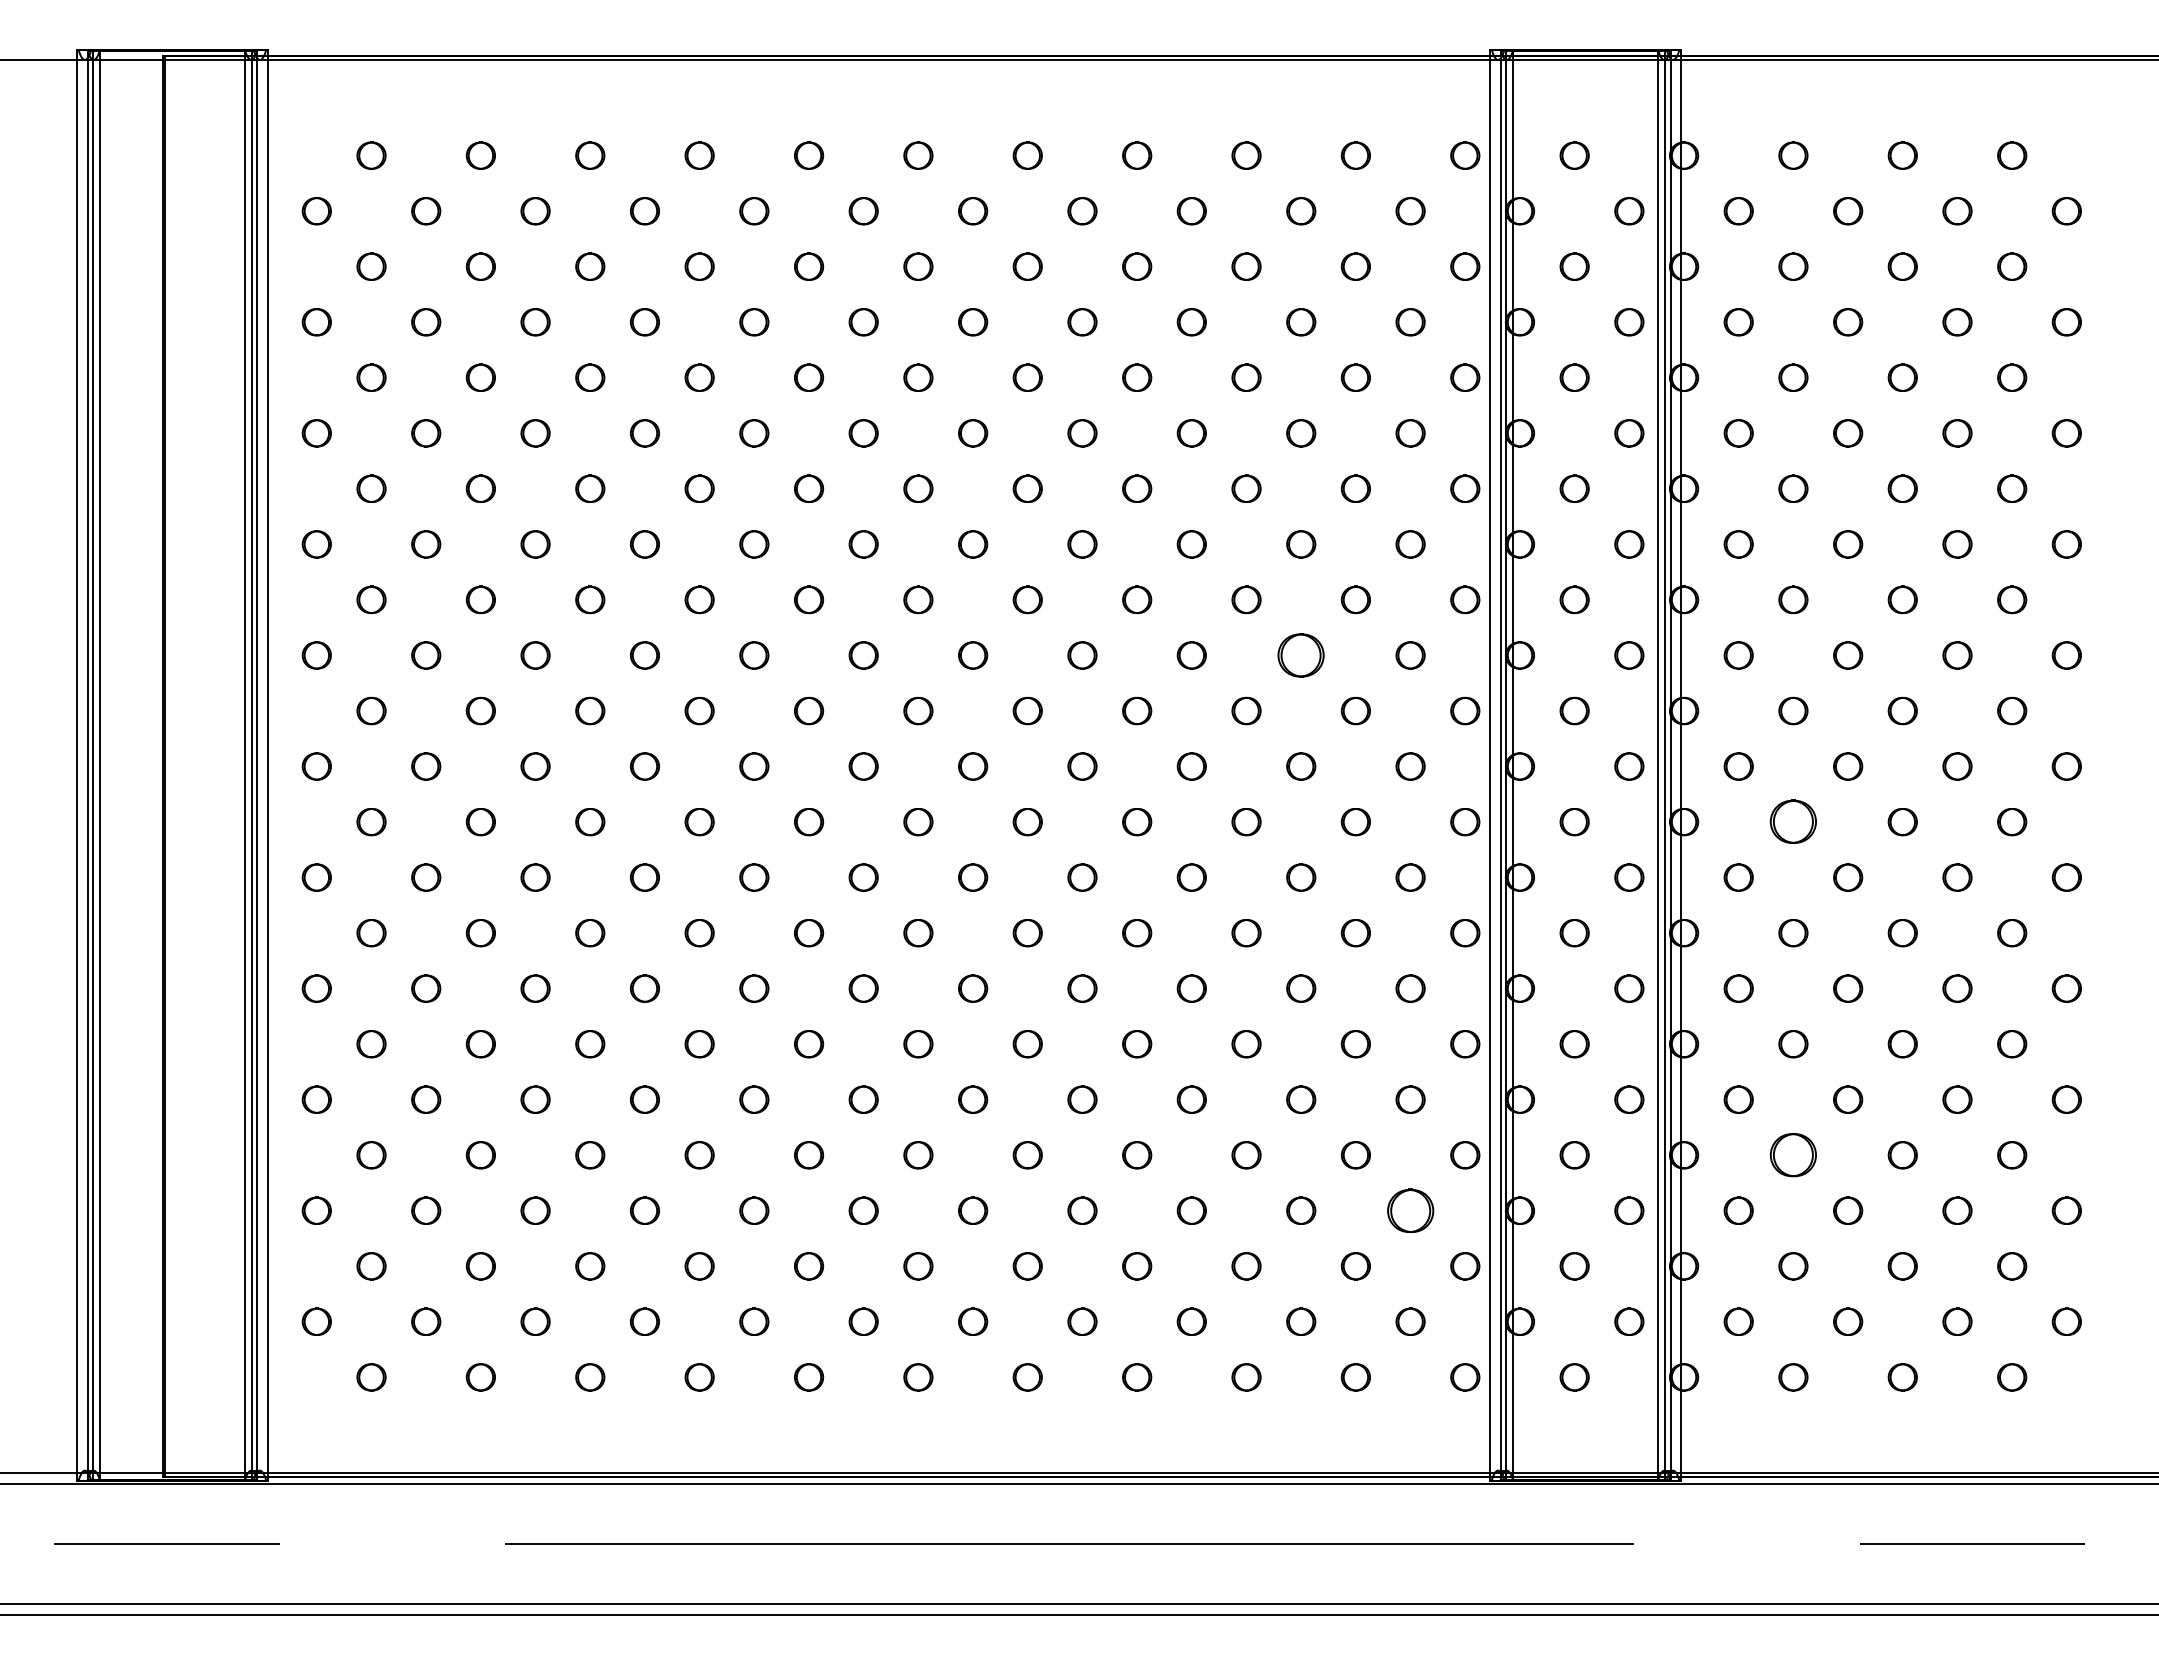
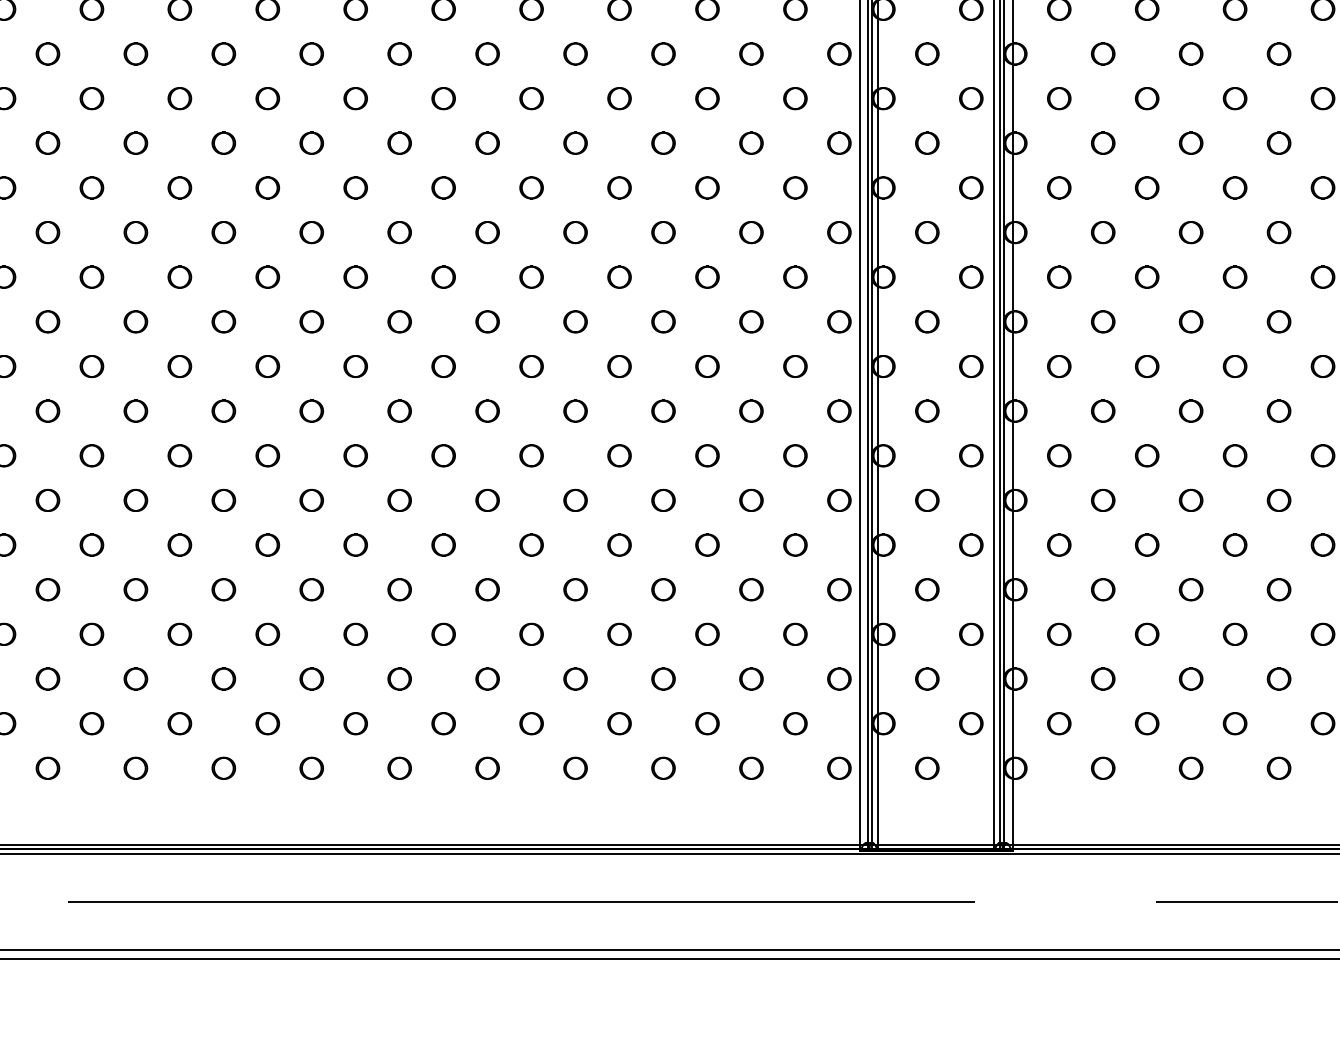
part: (1301, 655) -> (707, 187), size x0.62
part: (1793, 822) -> (1103, 322), size x0.62
part: (1793, 1155) -> (1103, 589), size x0.62
part: (1410, 1210) -> (795, 634), size x0.62

